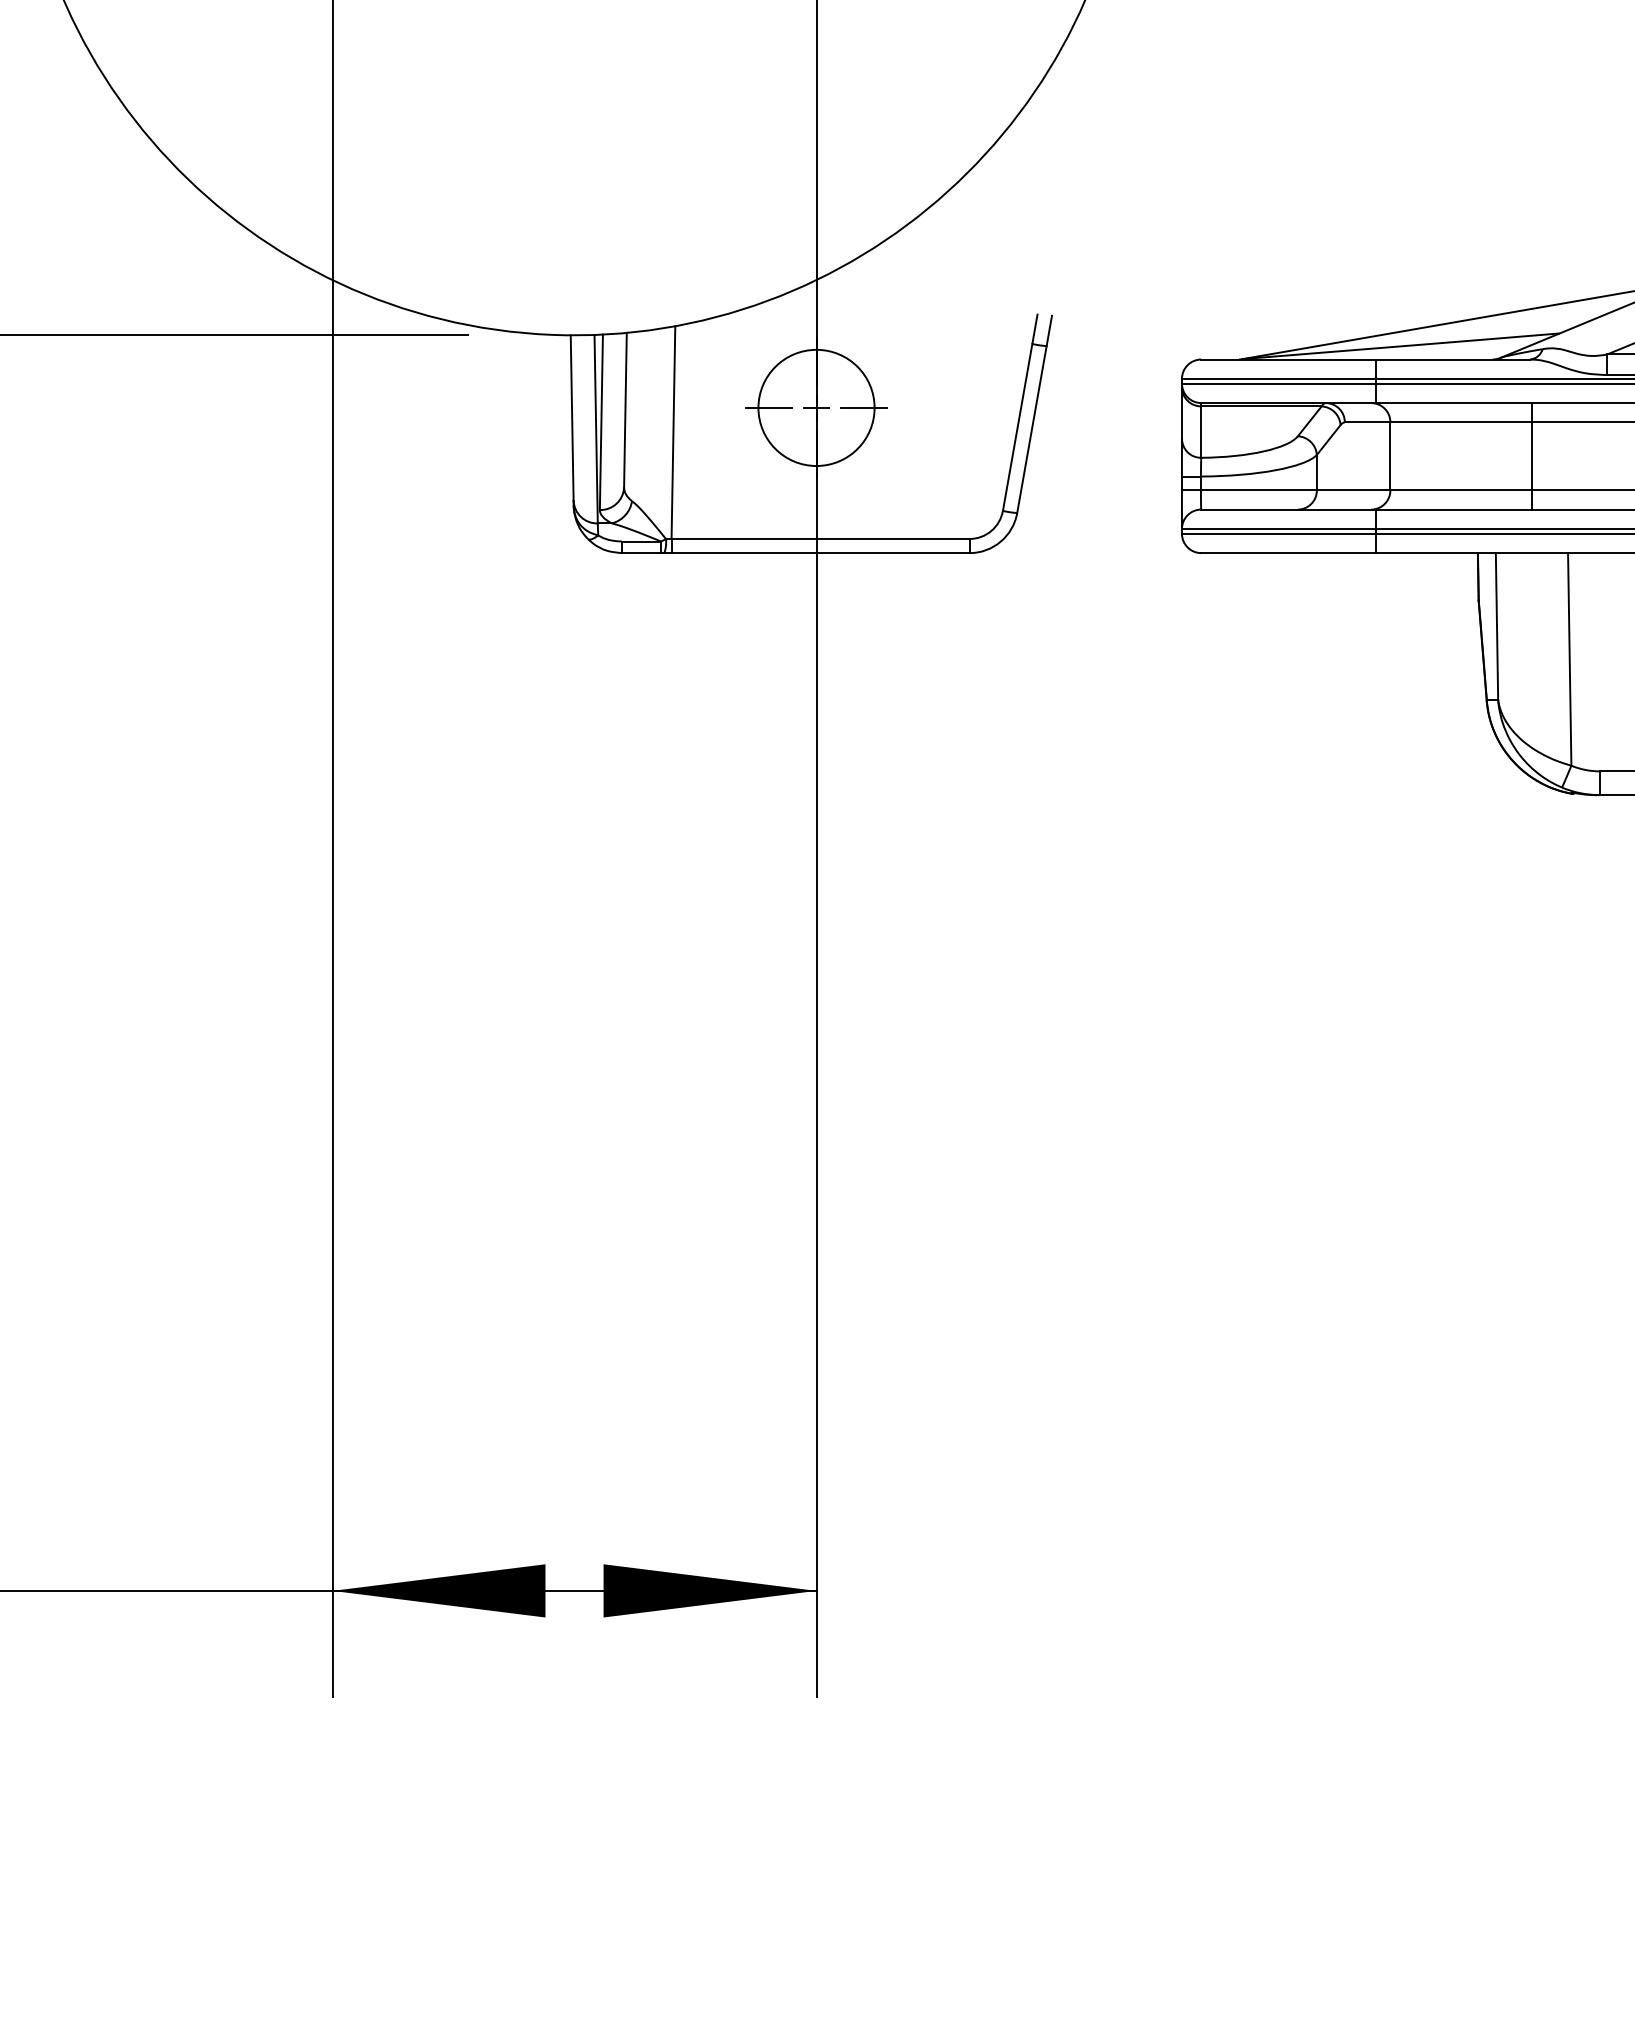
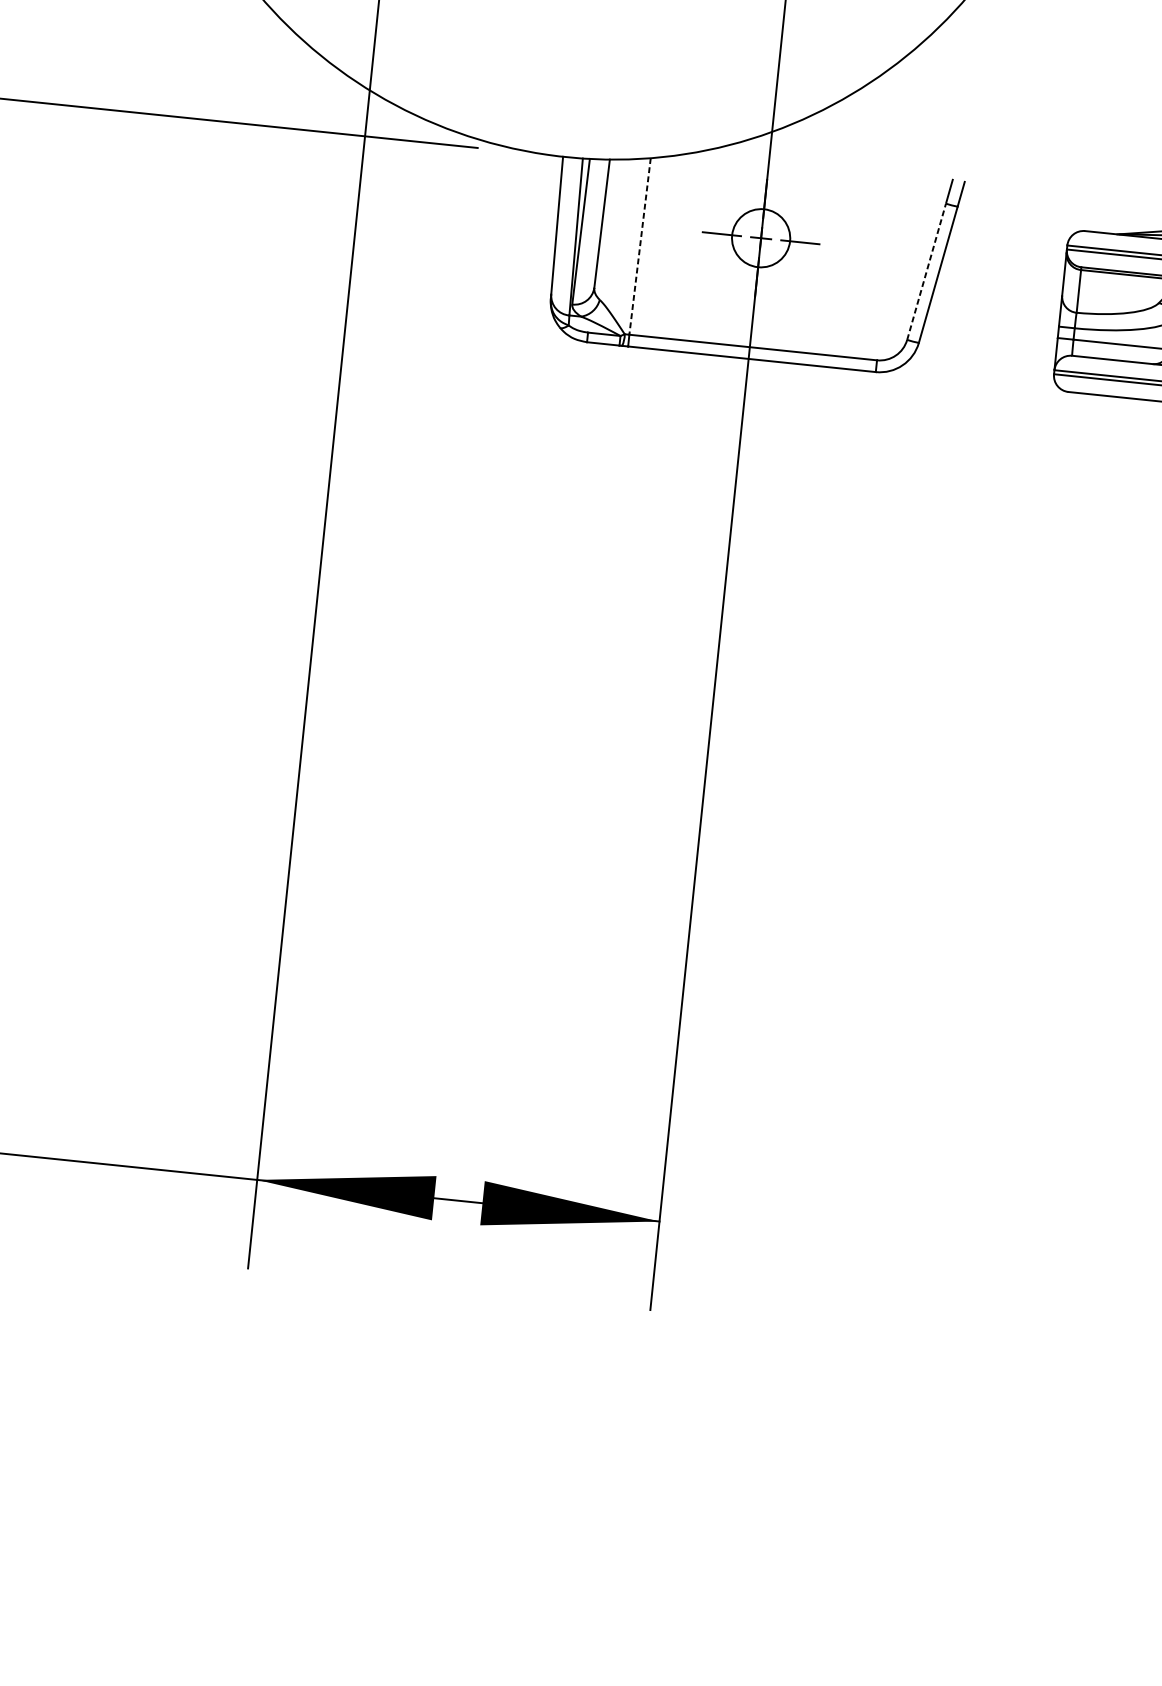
circle: (816, 407) -> (761, 237), size x0.6
line: (1017, 427) -> (926, 271), solid -> dashed
line: (673, 433) -> (640, 247), solid -> dashed

